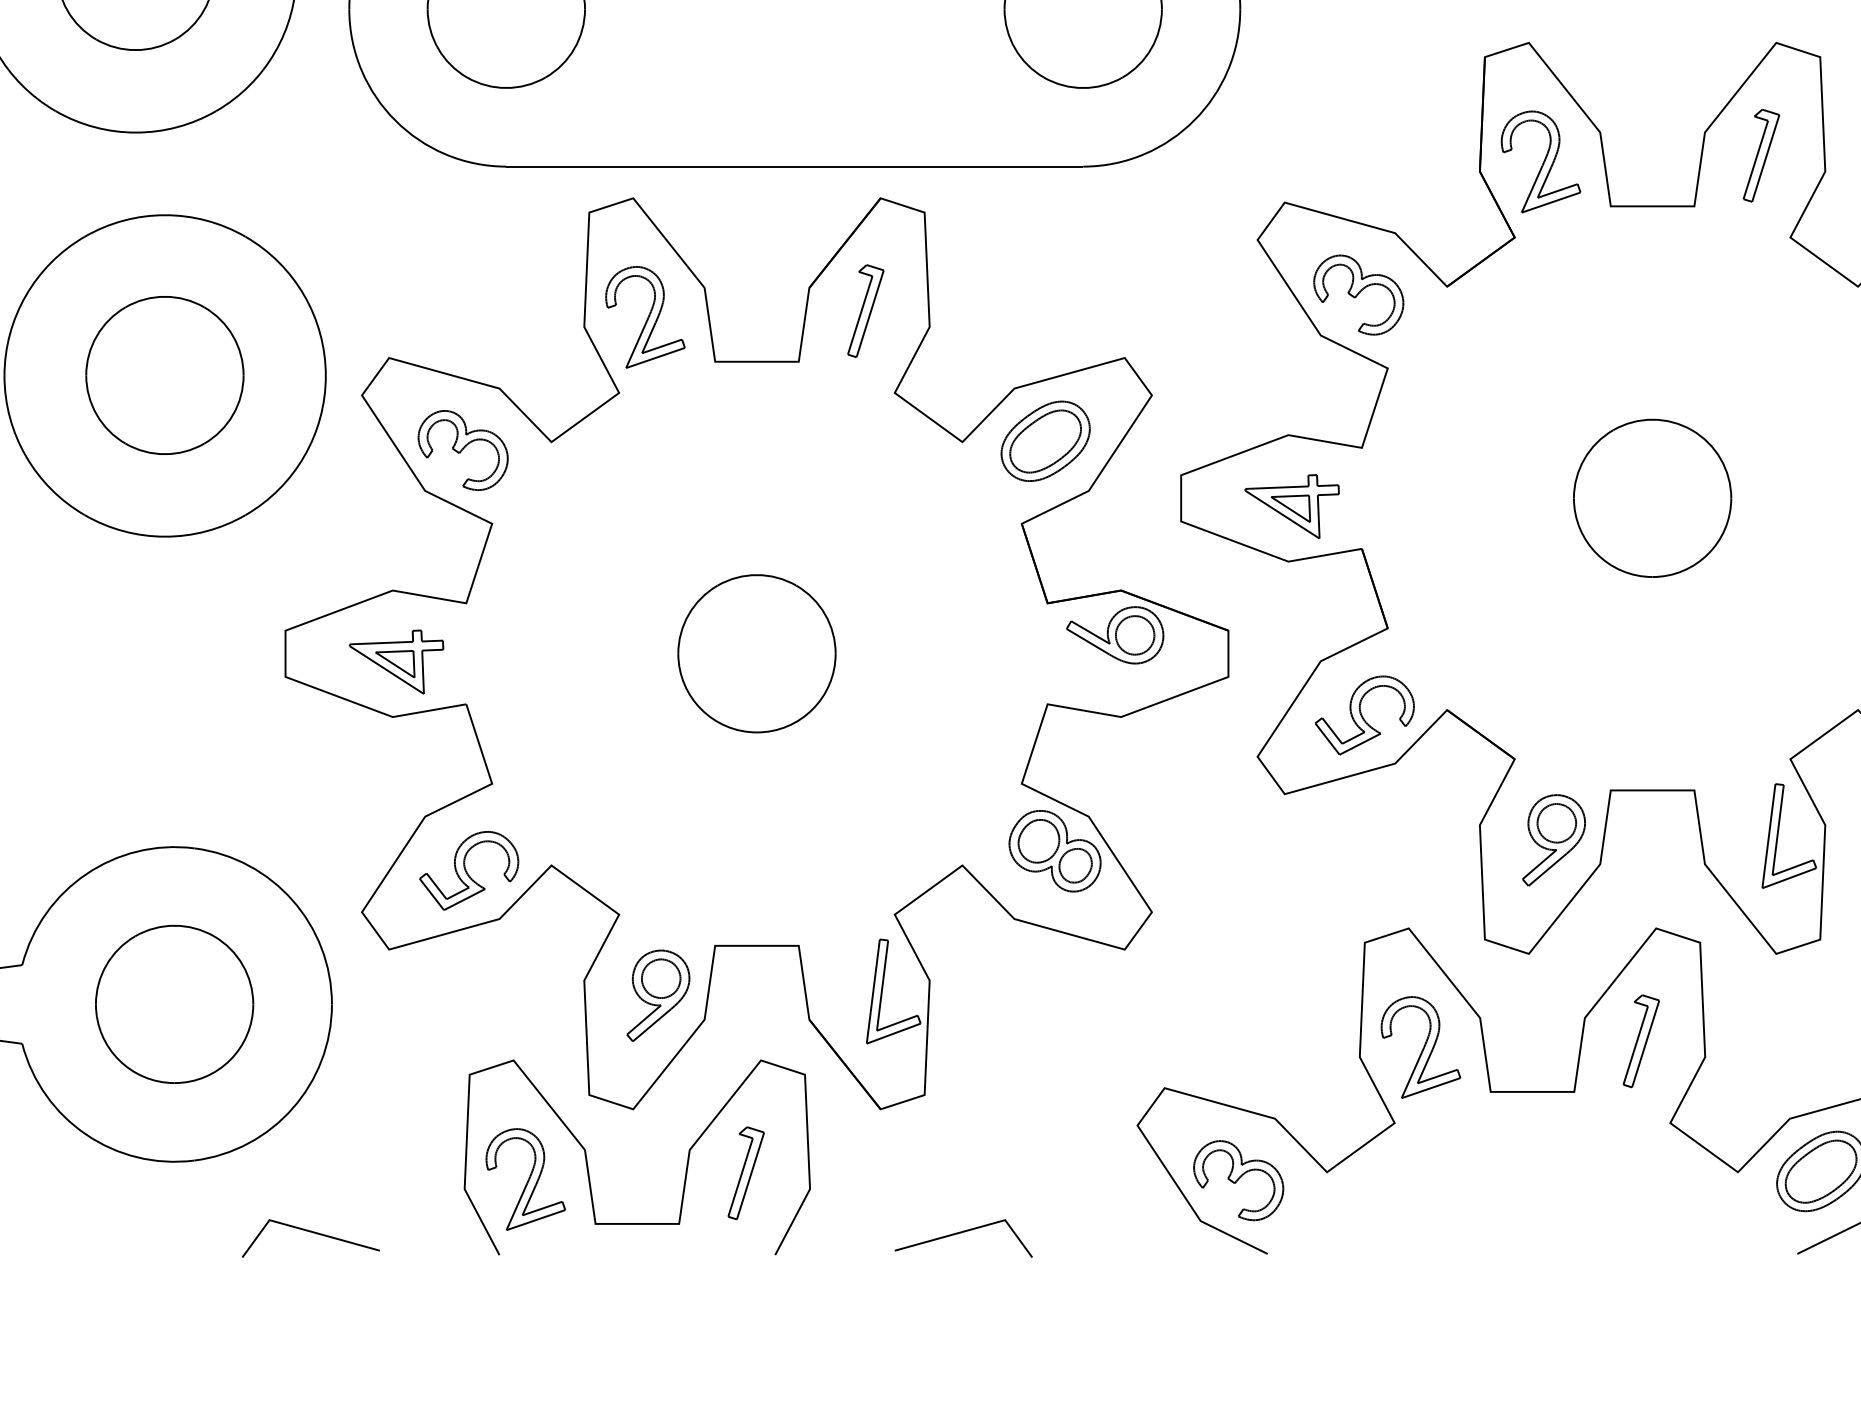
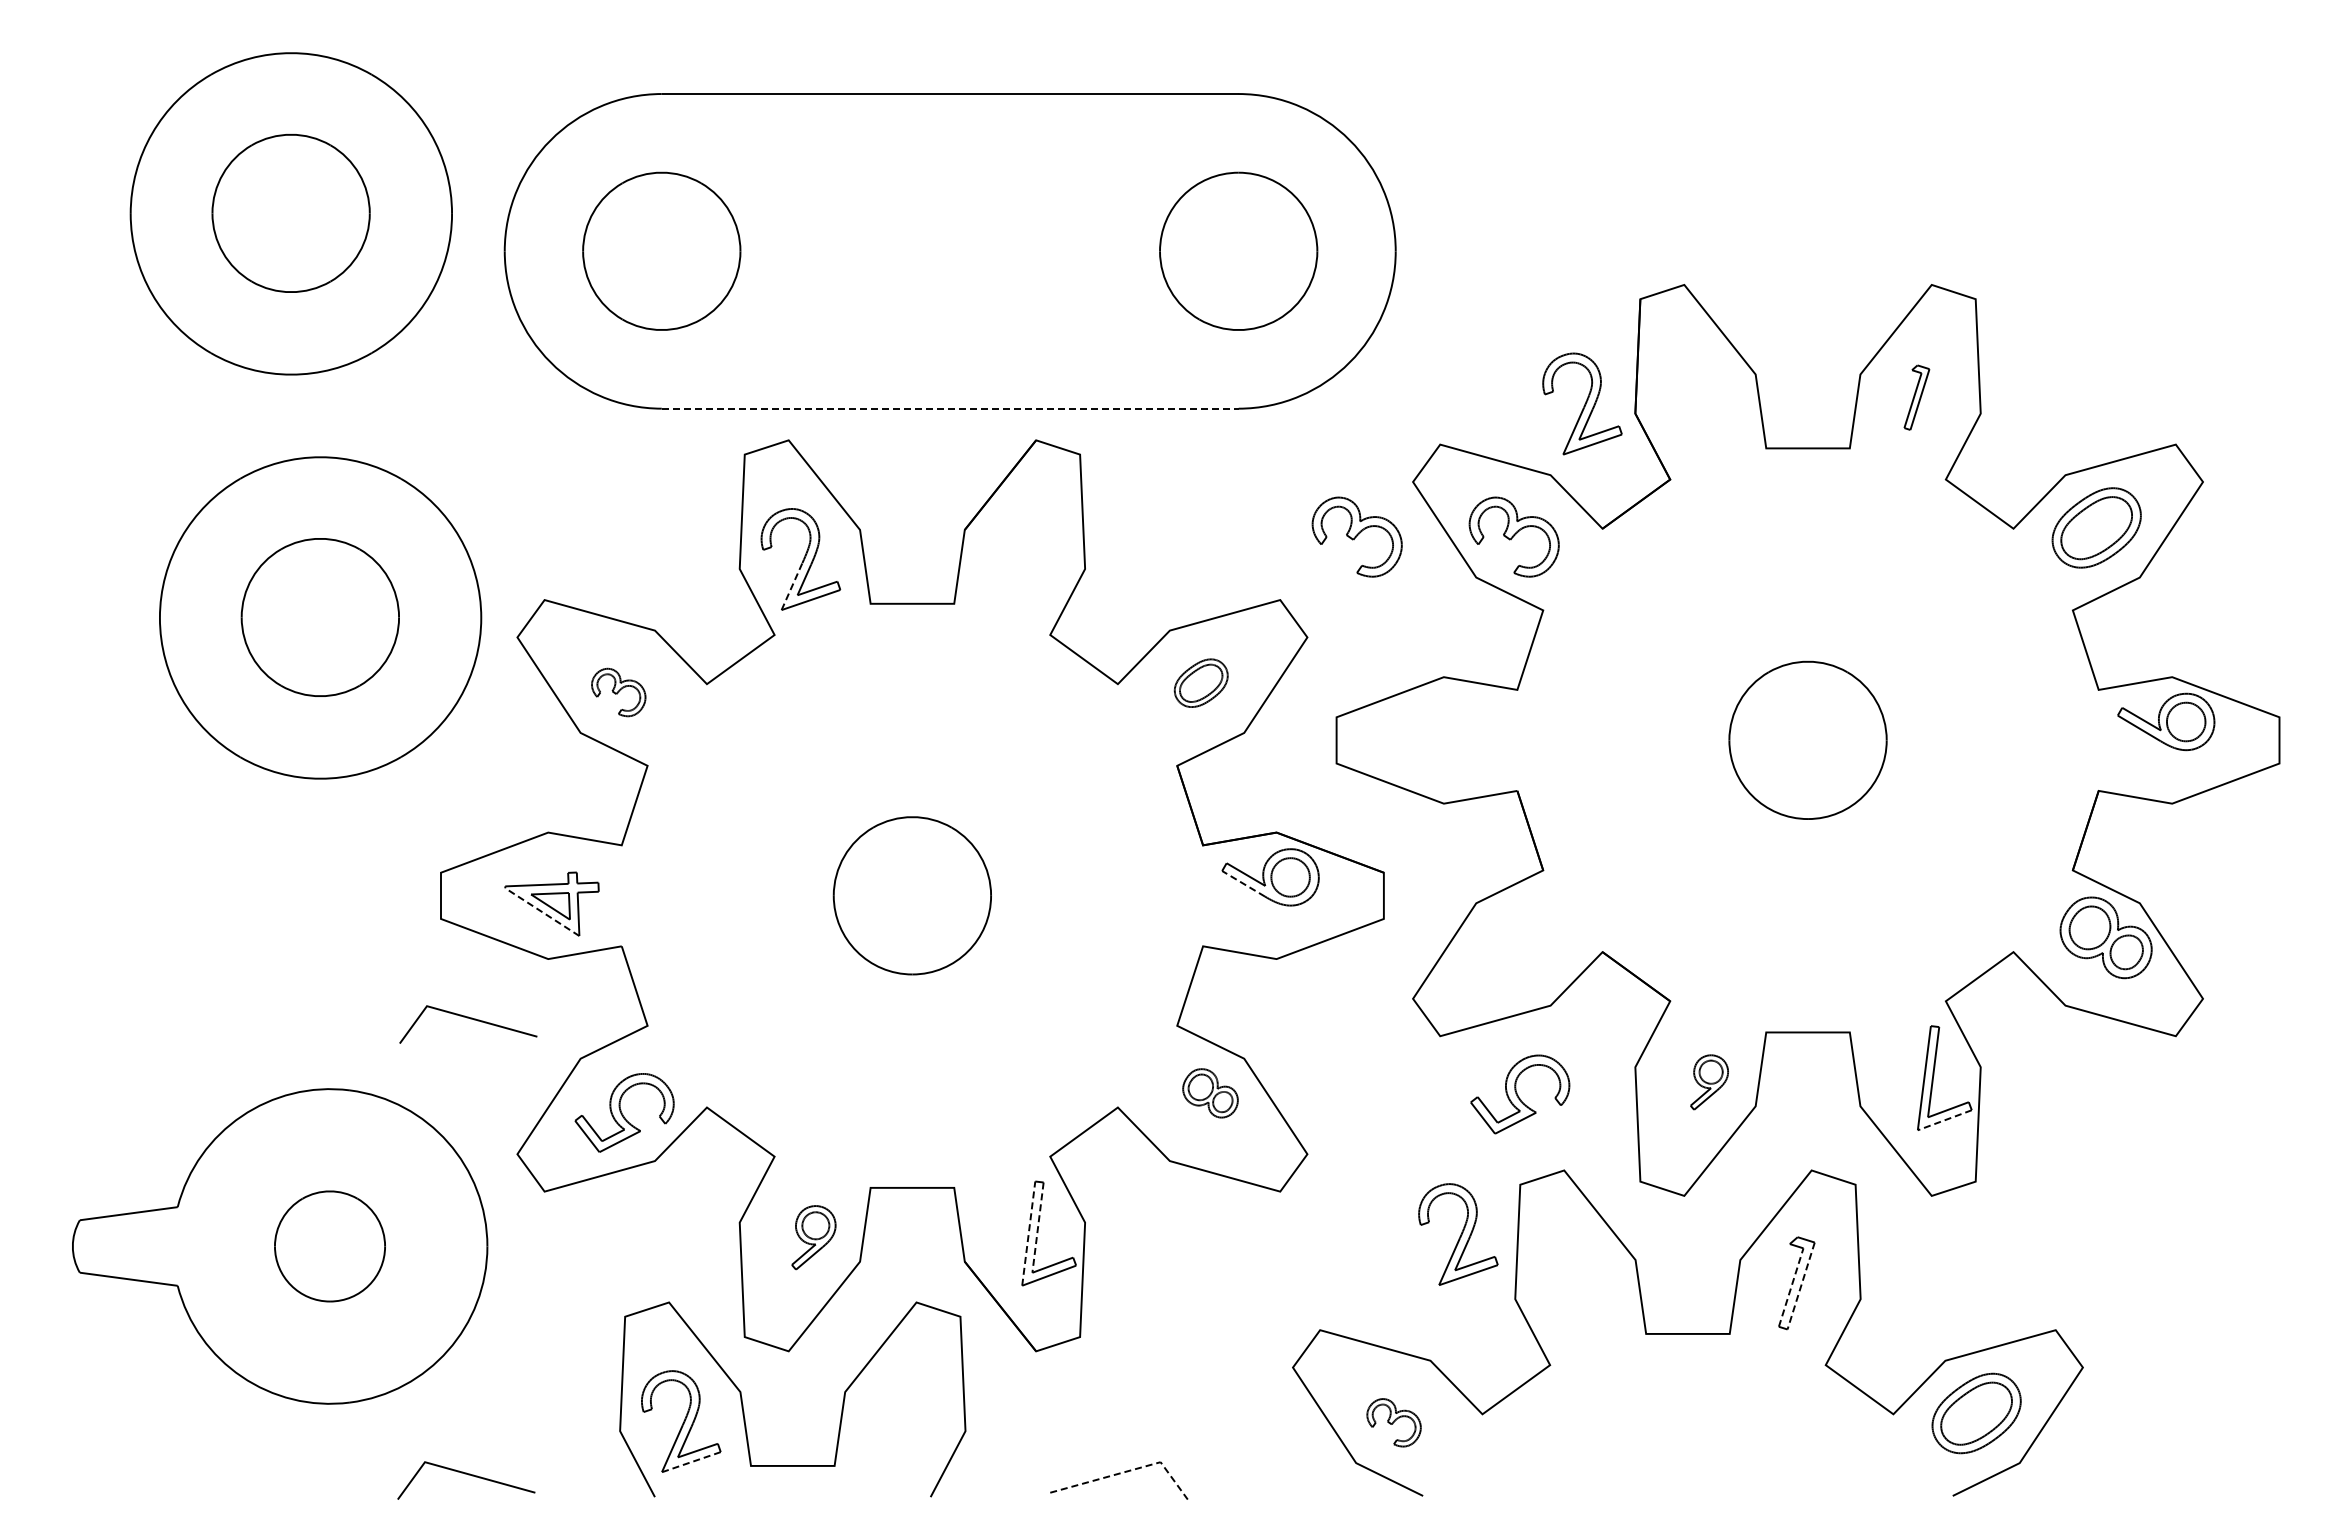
part: (1761, 155) -> (1916, 397), size x0.7
part: (1541, 161) -> (1582, 403), moved
line: (795, 166) -> (950, 408), solid -> dashed
part: (1201, 294) -> (1356, 536), added
part: (865, 310) -> (1020, 552), removed
line: (637, 344) -> (792, 586), solid -> dashed
part: (1046, 440) -> (1201, 682), size x0.6
part: (463, 450) -> (618, 692), size x0.6
part: (1292, 506) -> (1447, 748), removed
line: (1088, 641) -> (1243, 883), solid -> dashed
line: (386, 669) -> (541, 911), solid -> dashed
part: (1365, 715) -> (1520, 1094), moved
line: (315, 777) -> (470, 1019), added
part: (1554, 840) -> (1709, 1082), size x0.6
part: (1055, 851) -> (1210, 1093), size x0.6
line: (1789, 878) -> (1944, 1120), solid -> dashed
line: (882, 986) -> (1037, 1228), solid -> dashed
line: (873, 991) -> (1028, 1233), solid -> dashed
part: (658, 995) -> (813, 1237), size x0.7
part: (174, 1004) -> (329, 1246), size x0.7
line: (1646, 1044) -> (1801, 1286), solid -> dashed
line: (1636, 1045) -> (1791, 1287), solid -> dashed
part: (1421, 1047) -> (1458, 1234), moved
part: (746, 1173) -> (901, 1415), removed
part: (1238, 1180) -> (1393, 1422), size x0.6
line: (535, 1220) -> (690, 1462), solid -> dashed
line: (973, 1228) -> (1128, 1470), solid -> dashed

